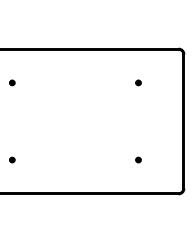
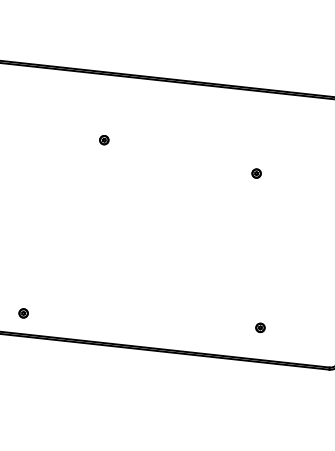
part: (12, 82) -> (104, 139), moved
part: (138, 82) -> (256, 172), moved
part: (12, 159) -> (24, 312), moved
part: (138, 159) -> (260, 326), moved

